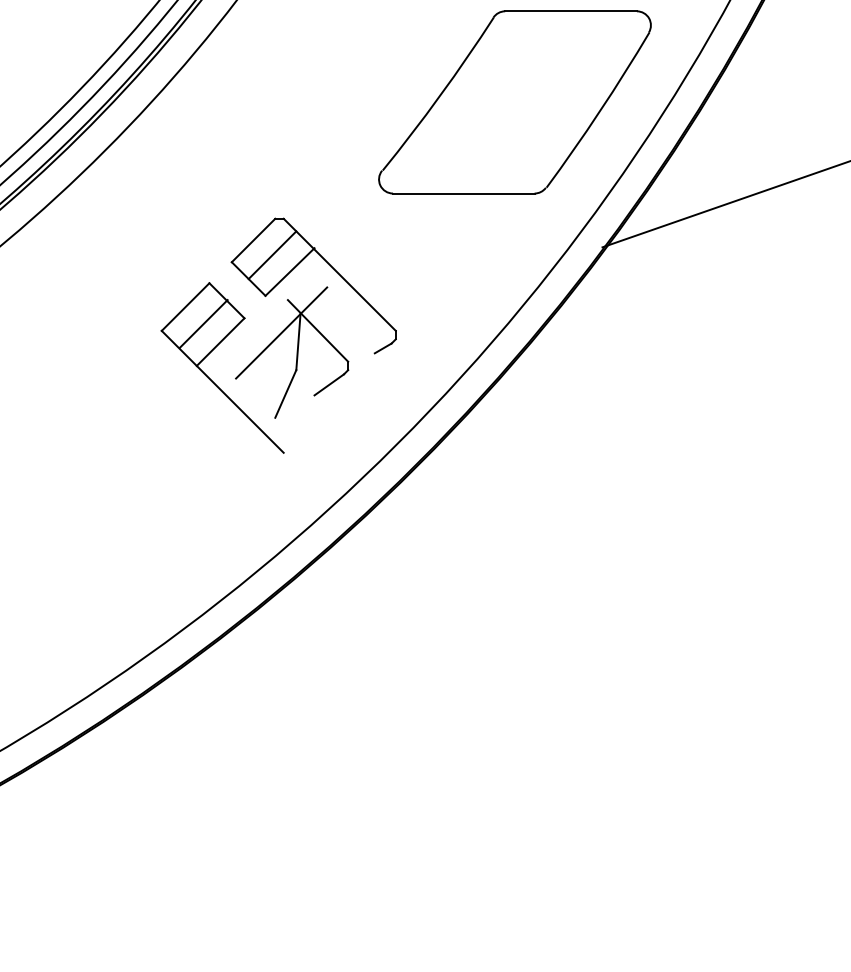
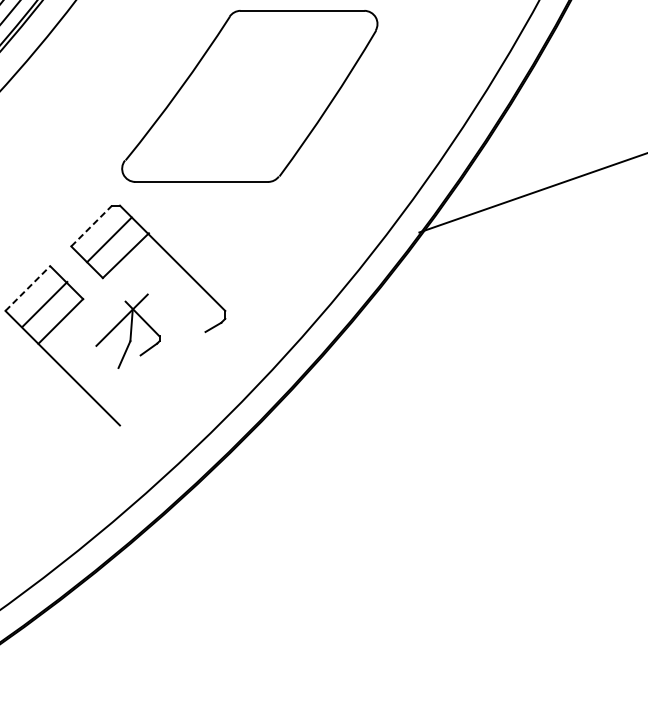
part: (514, 102) -> (249, 96), moved
line: (253, 240) -> (91, 226), solid -> dashed
line: (185, 307) -> (27, 288), solid -> dashed
part: (292, 352) -> (128, 331), size x0.6

